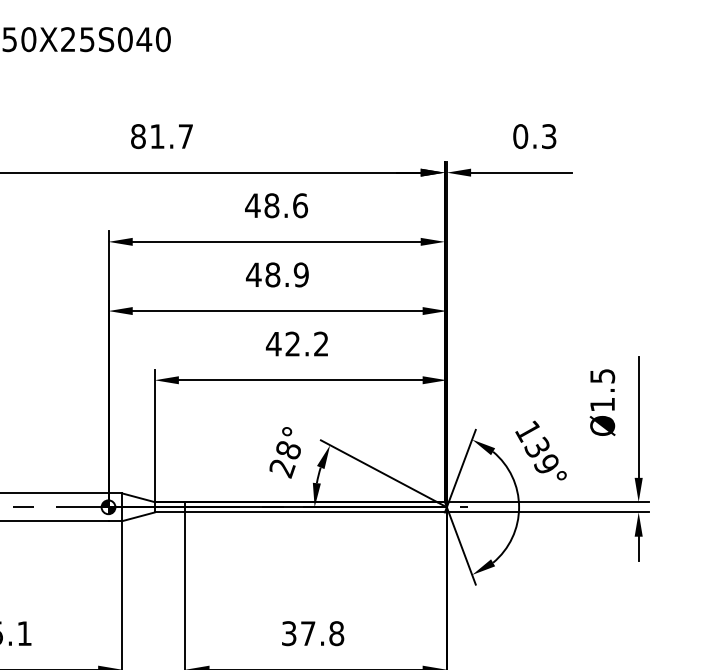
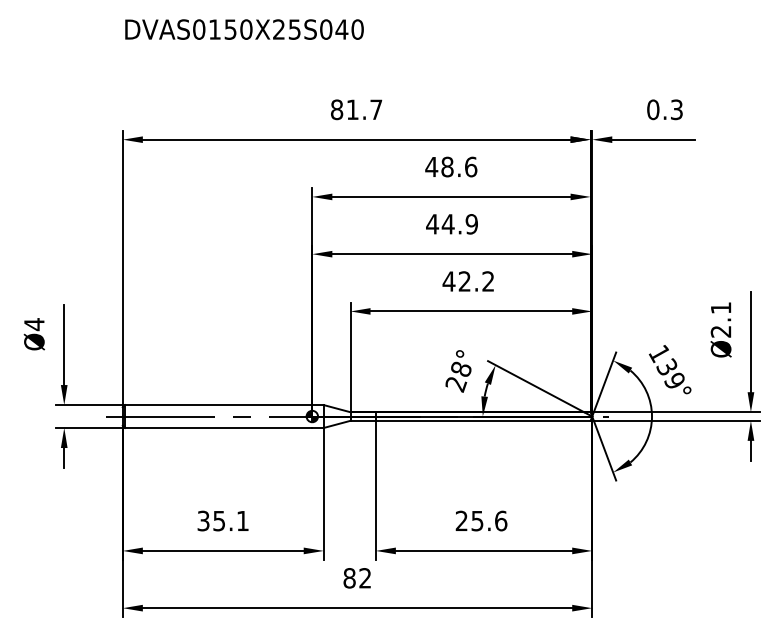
text: (271, 275) -> (447, 224), 48.9 -> 44.9
text: (601, 390) -> (720, 319), Ø1.5 -> Ø2.1
text: (313, 632) -> (481, 520), 37.8 -> 25.6

